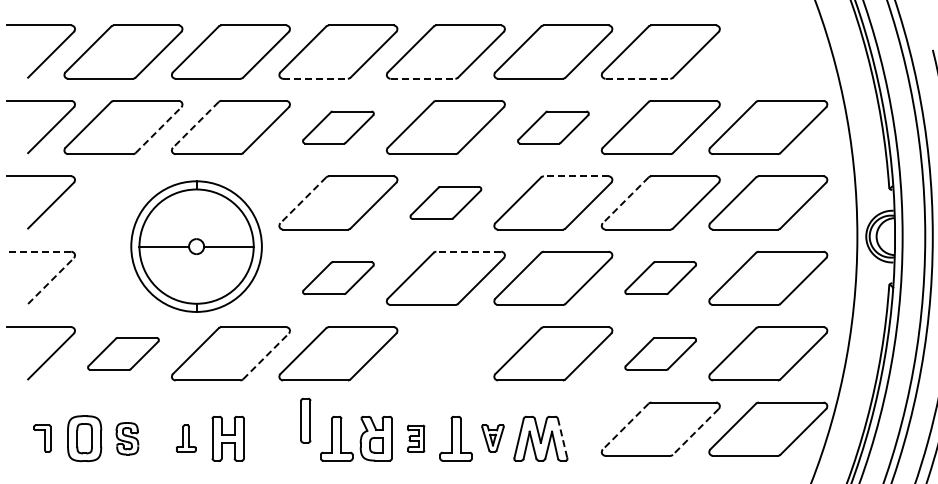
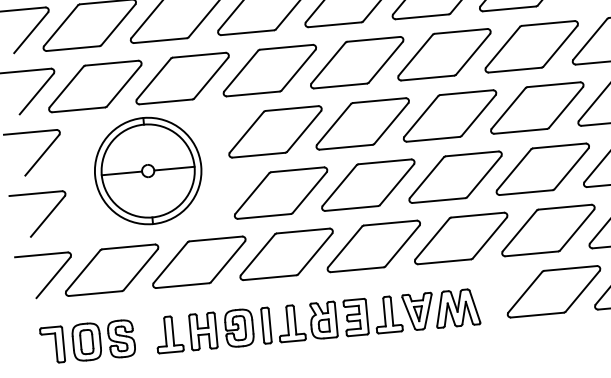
line: (316, 78) -> (248, 32), dashed -> solid
line: (423, 78) -> (335, 24), dashed -> solid
line: (638, 78) -> (509, 8), dashed -> solid
line: (195, 125) -> (153, 79), dashed -> solid
part: (338, 127) -> (269, 70), size x1.67
part: (553, 127) -> (444, 54), size x1.67
line: (158, 129) -> (123, 85), dashed -> solid
line: (575, 176) -> (466, 92), dashed -> solid
line: (303, 200) -> (246, 132), dashed -> solid
line: (625, 200) -> (508, 108), dashed -> solid
part: (445, 202) -> (362, 123), size x1.67
part: (196, 246) -> (148, 170), moved
line: (38, 251) -> (35, 193), dashed -> solid
line: (468, 251) -> (384, 161), dashed -> solid
part: (338, 277) -> (281, 192), size x1.67
part: (660, 277) -> (542, 168), size x1.67
line: (51, 280) -> (48, 216), dashed -> solid
part: (123, 353) -> (112, 270), size x1.67
part: (445, 353) -> (373, 246), added
part: (660, 353) -> (548, 230), size x1.67
line: (266, 356) -> (228, 261), dashed -> solid
part: (305, 420) -> (266, 325), moved
line: (625, 426) -> (525, 292), dashed -> solid
line: (695, 432) -> (582, 291), dashed -> solid
part: (42, 438) -> (52, 345), size x1.67
part: (127, 438) -> (121, 338), size x1.43
part: (185, 438) -> (168, 334), size x1.67
part: (272, 438) -> (239, 328), added
part: (415, 438) -> (355, 317), size x1.67
part: (492, 438) -> (418, 311), size x1.67
line: (562, 438) -> (474, 306), dashed -> solid

